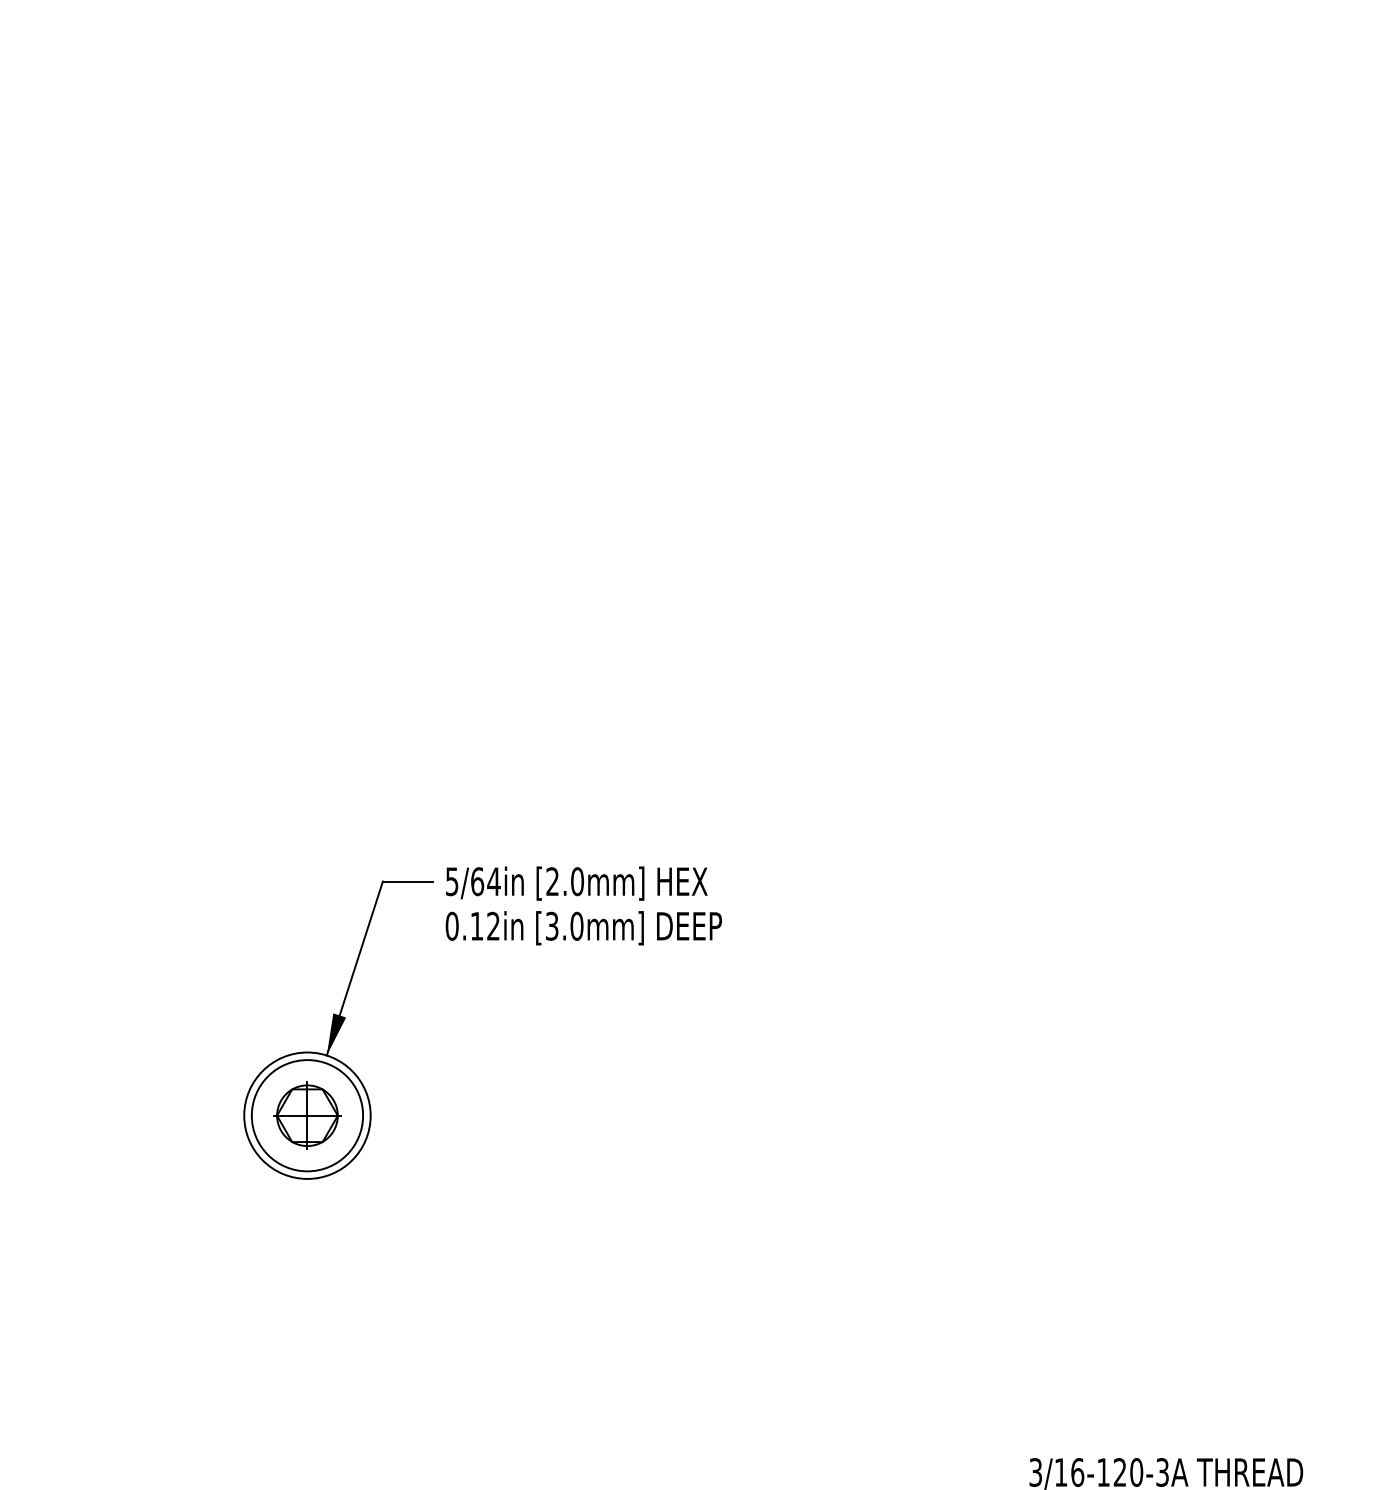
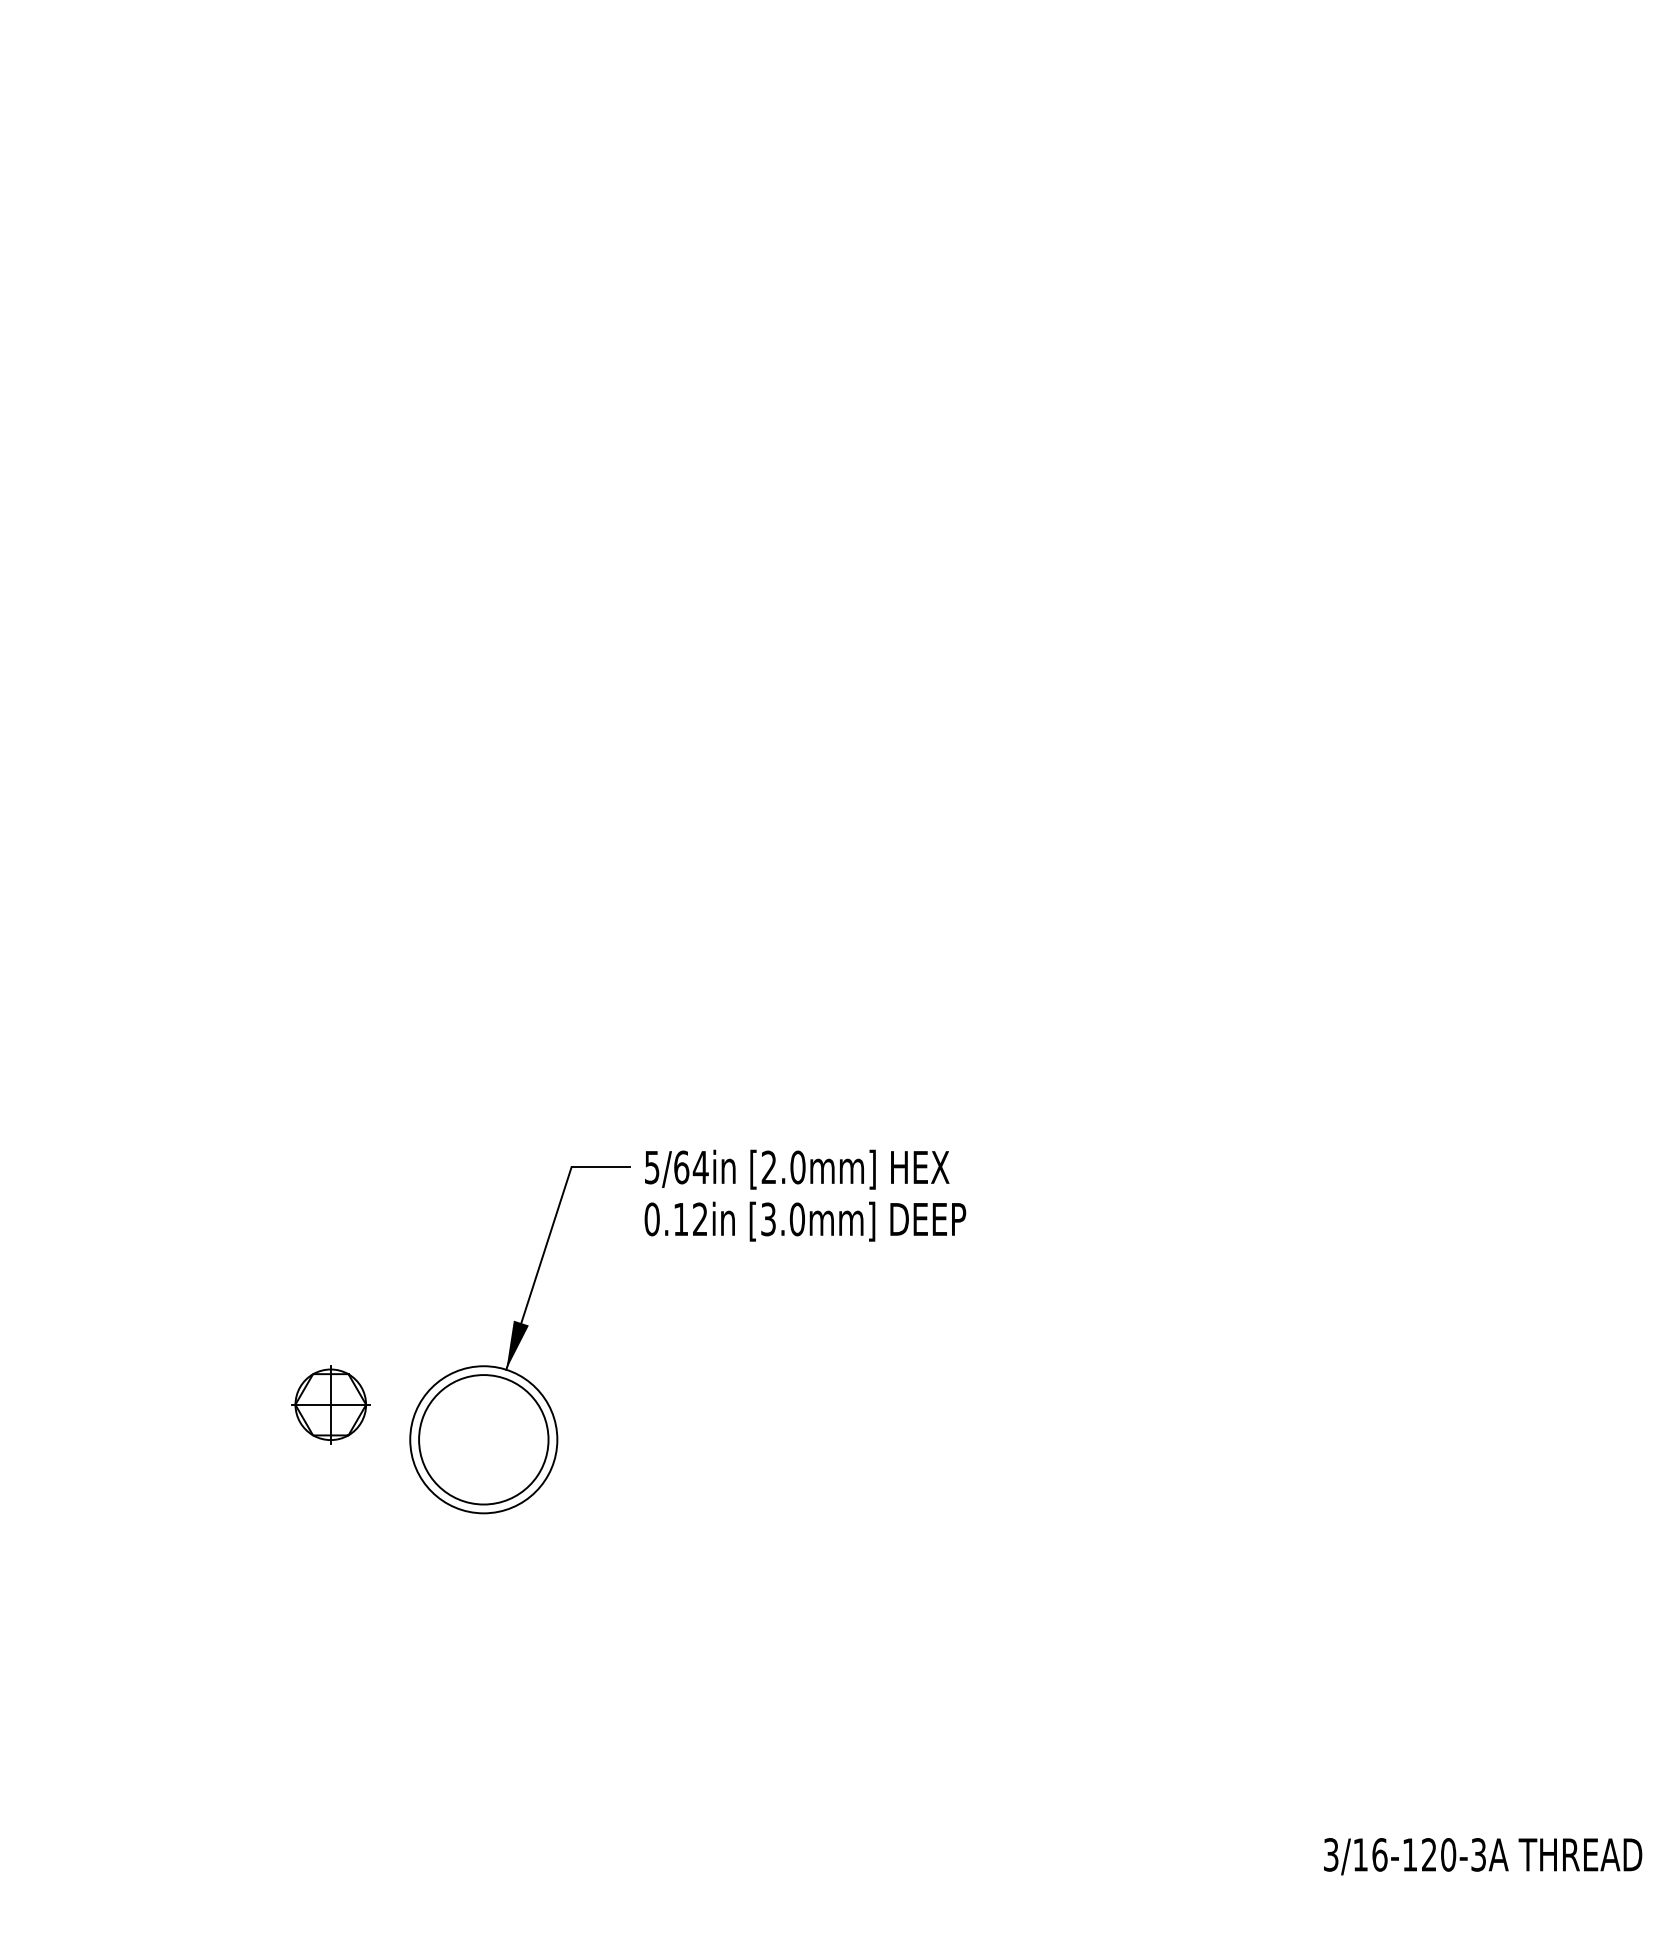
part: (307, 1115) -> (330, 1404), moved

